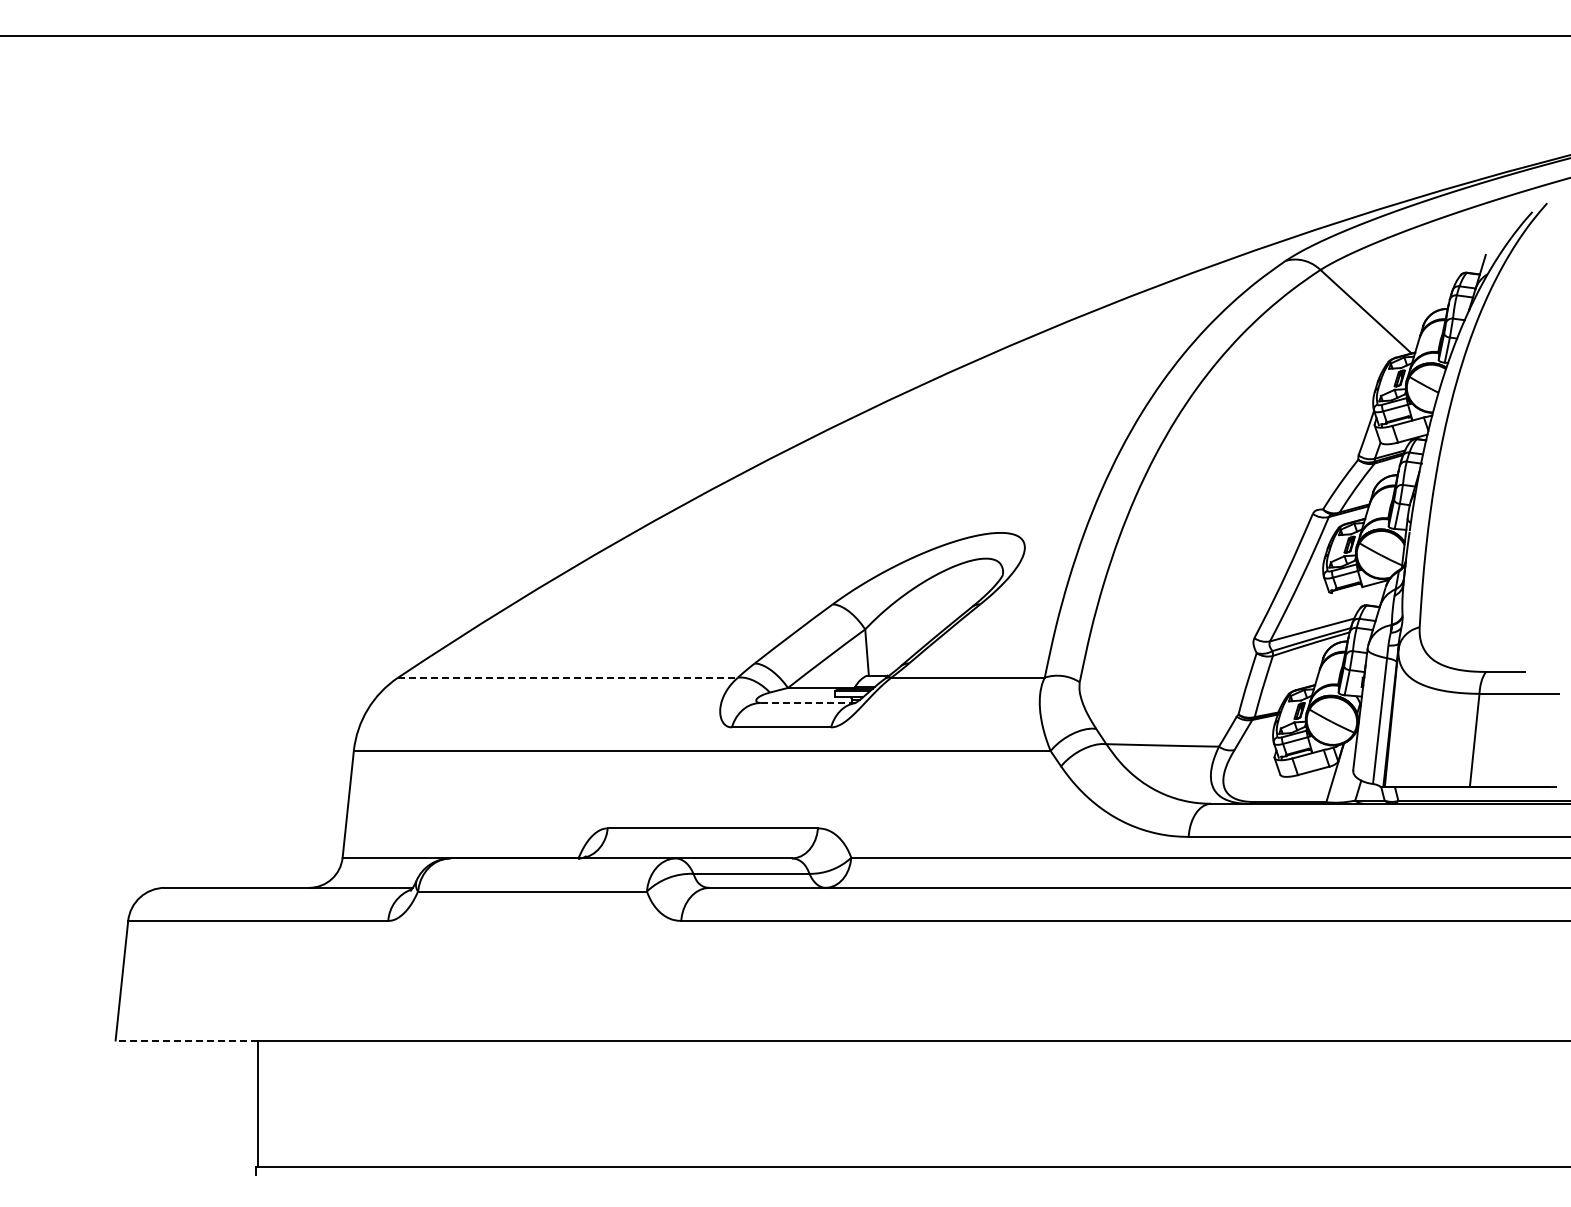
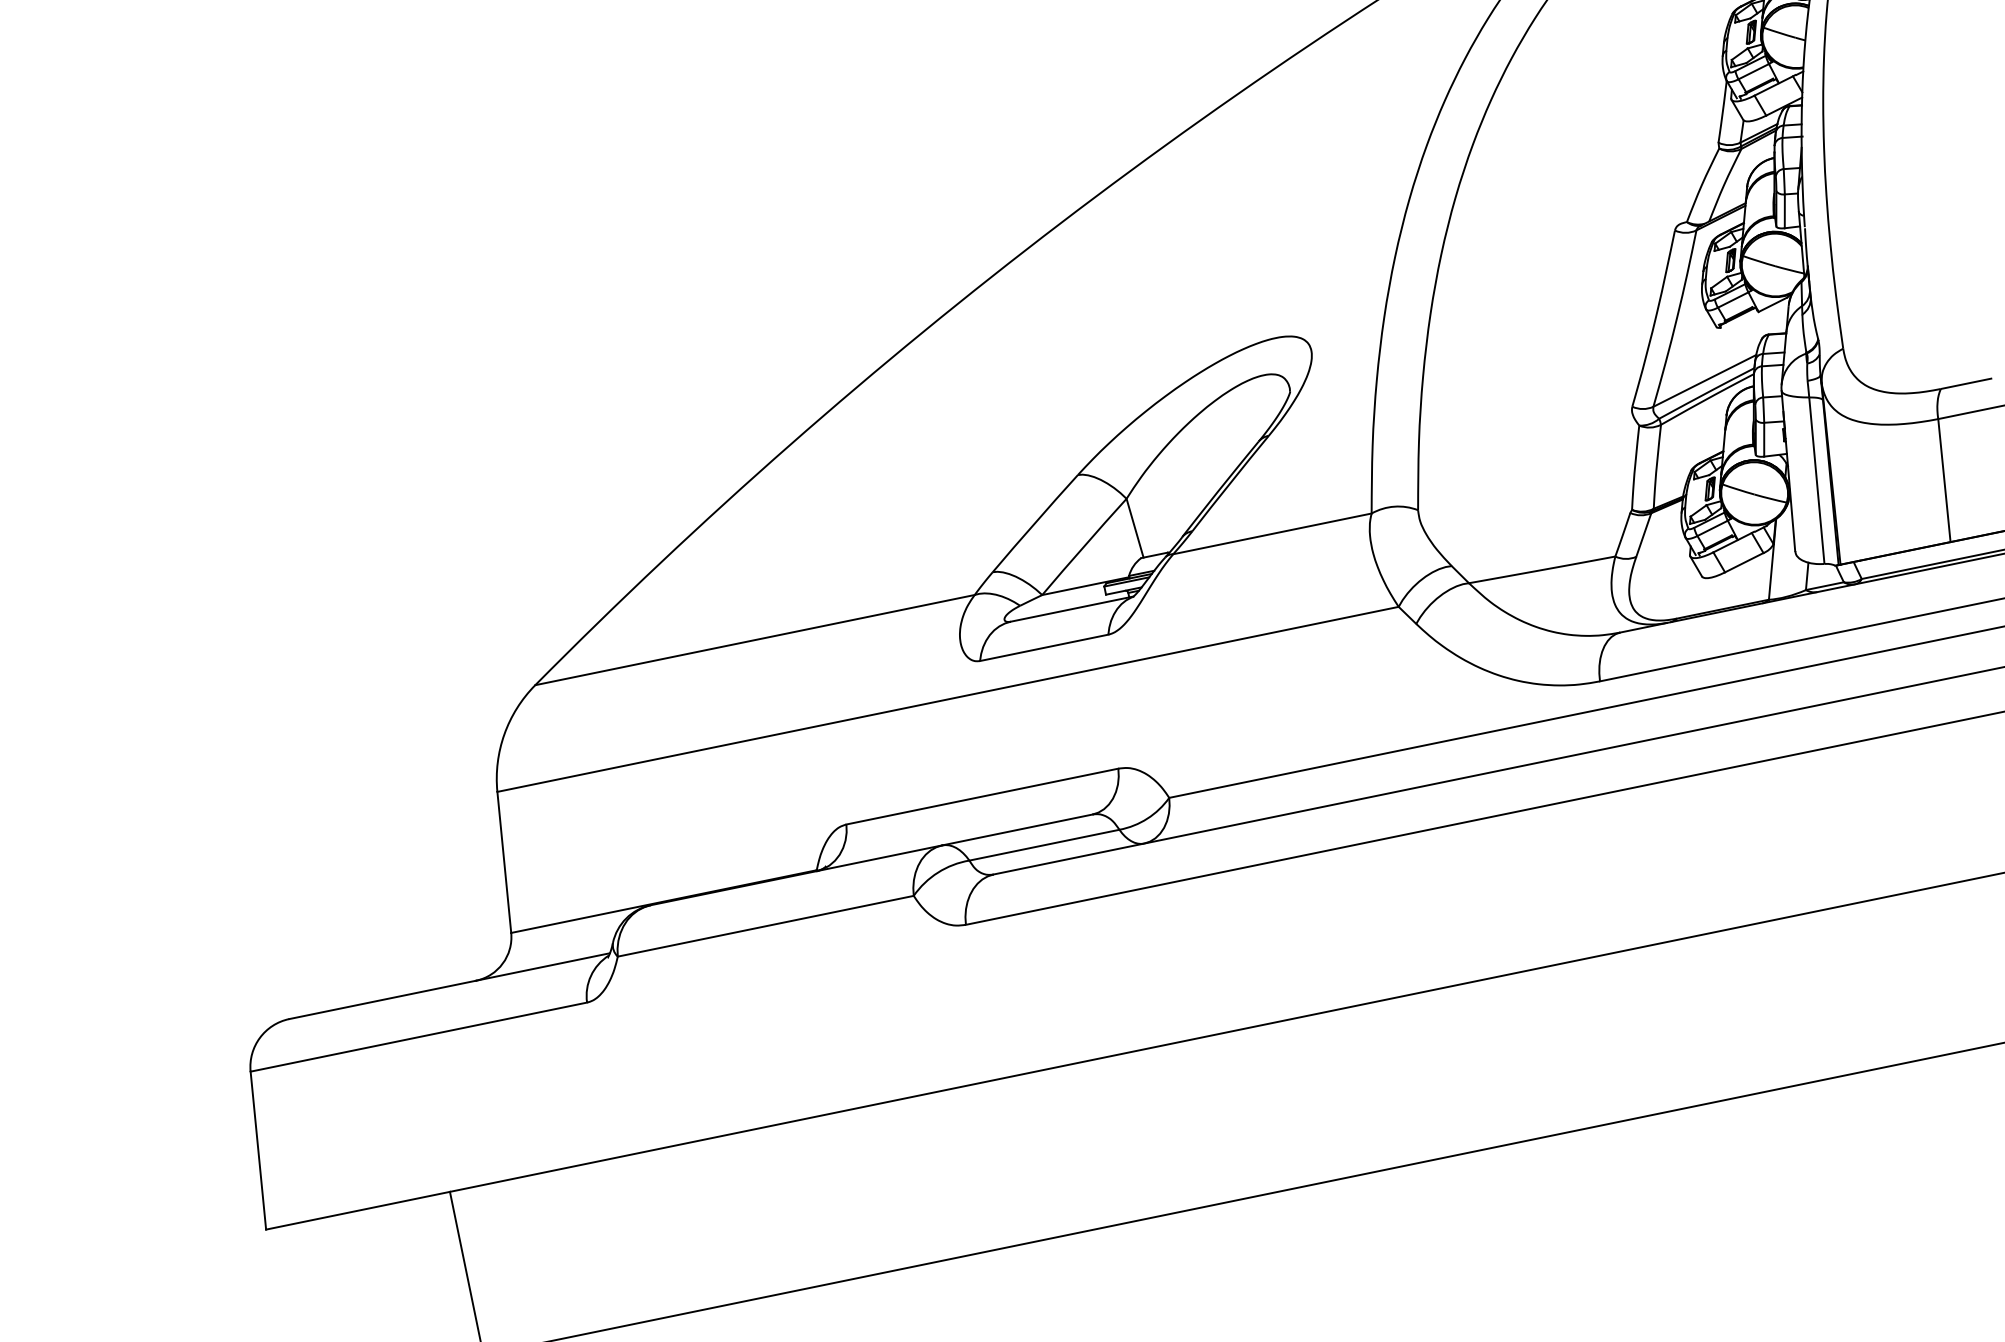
line: (568, 677) -> (755, 639), dashed -> solid
line: (808, 702) -> (1072, 608), dashed -> solid
line: (186, 1040) -> (357, 1210), dashed -> solid

